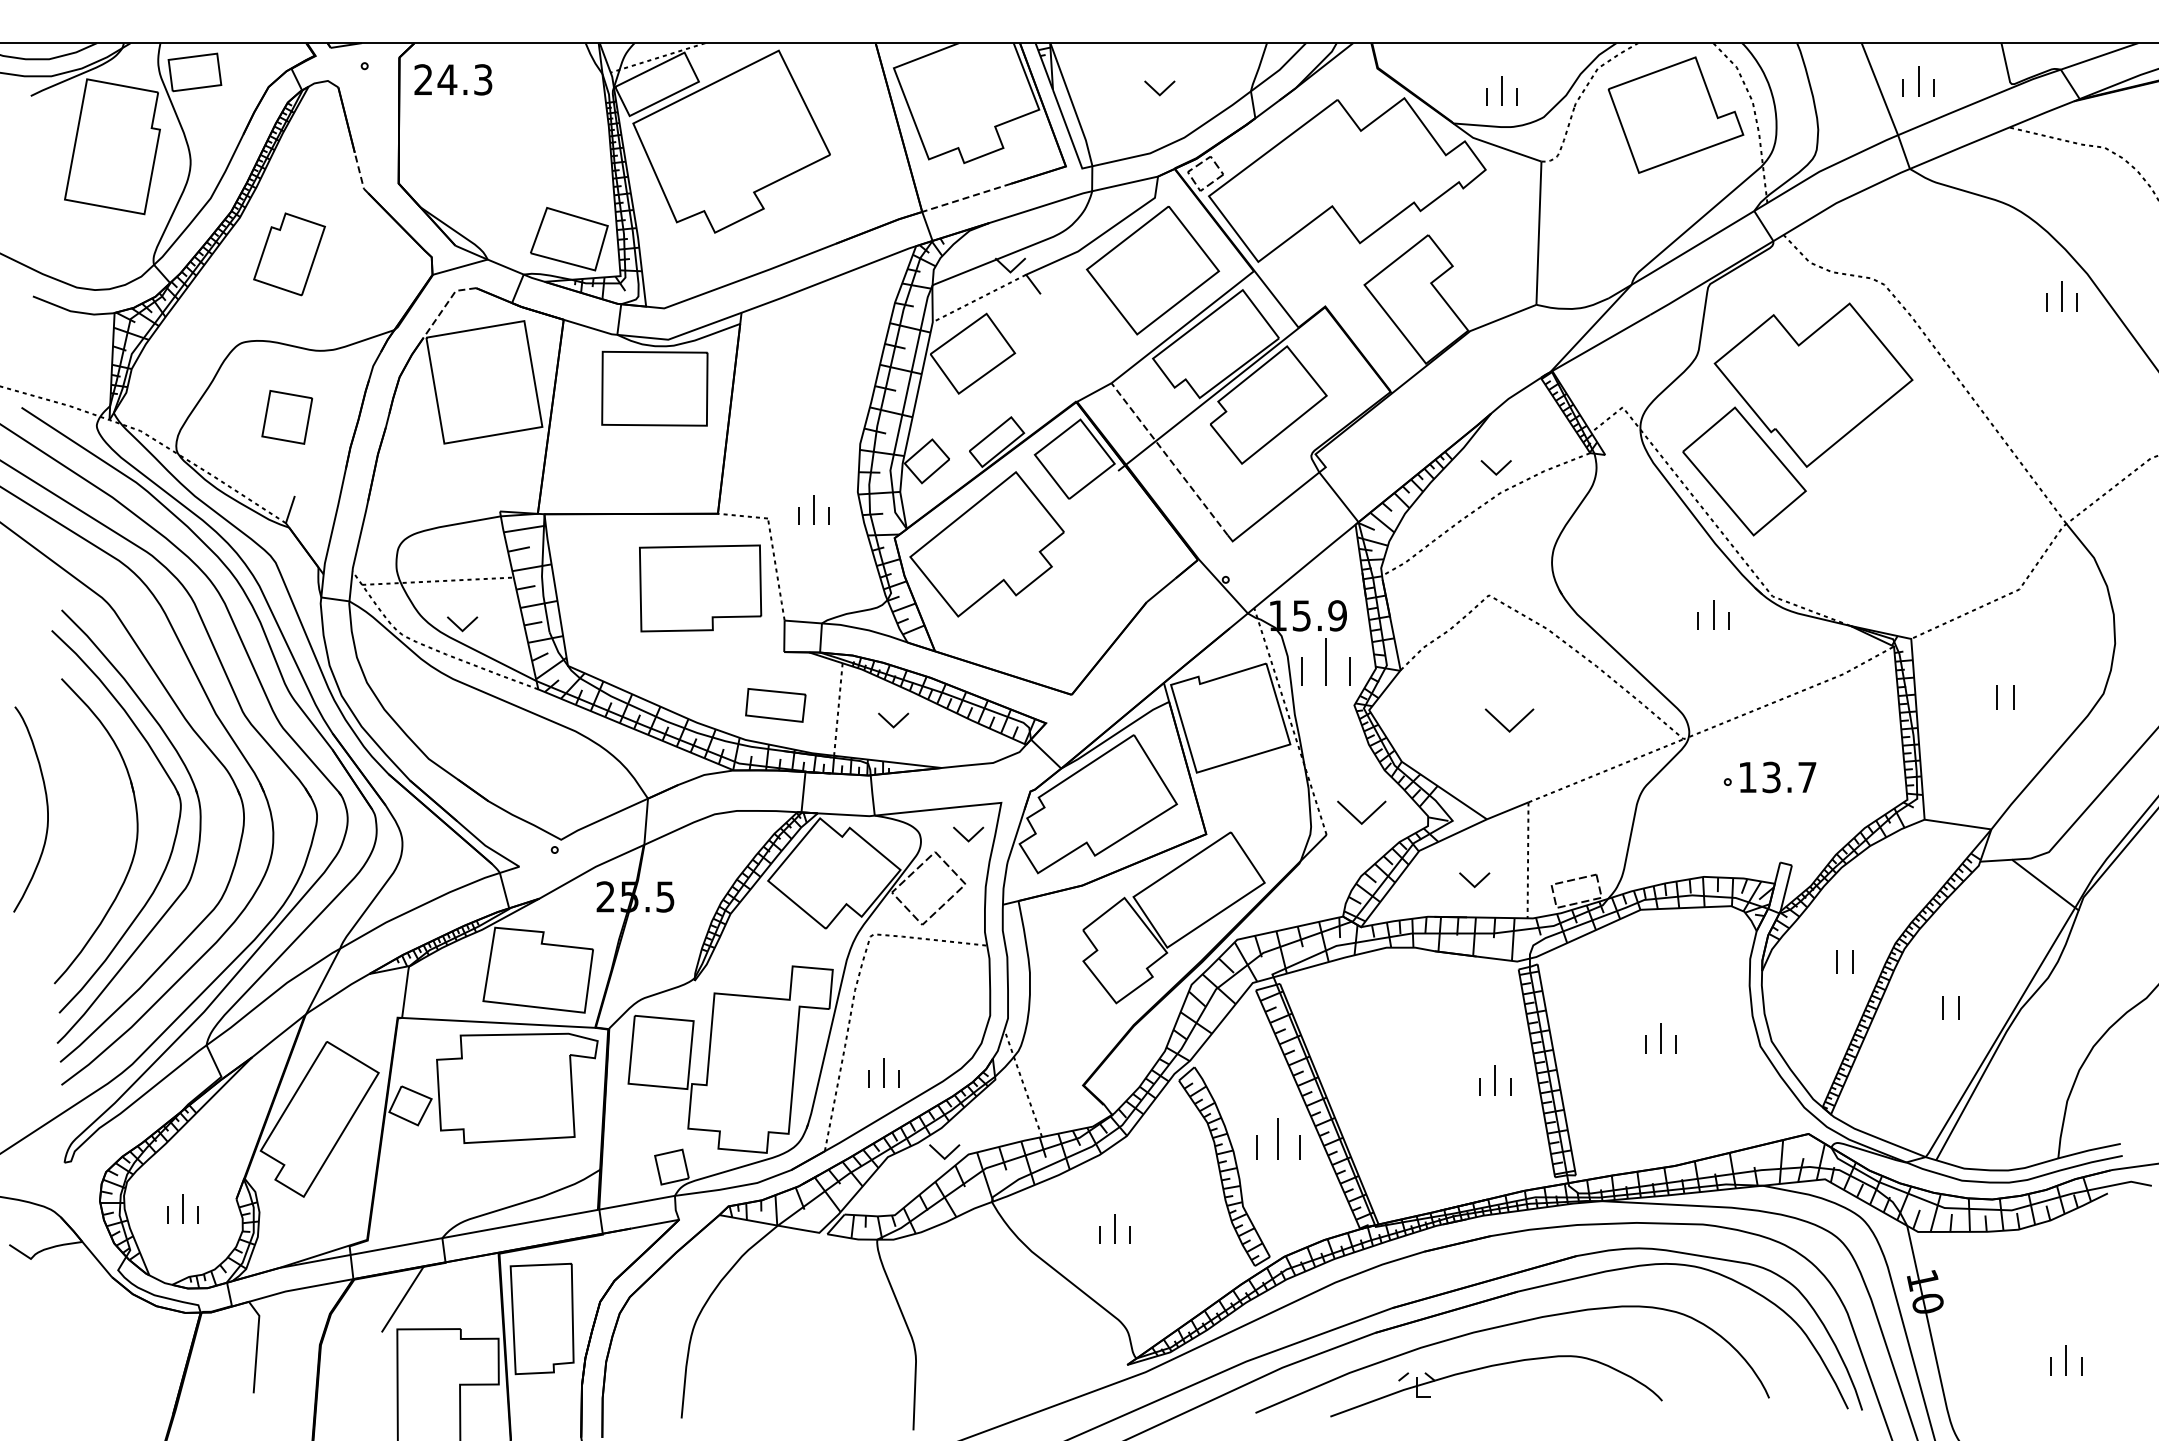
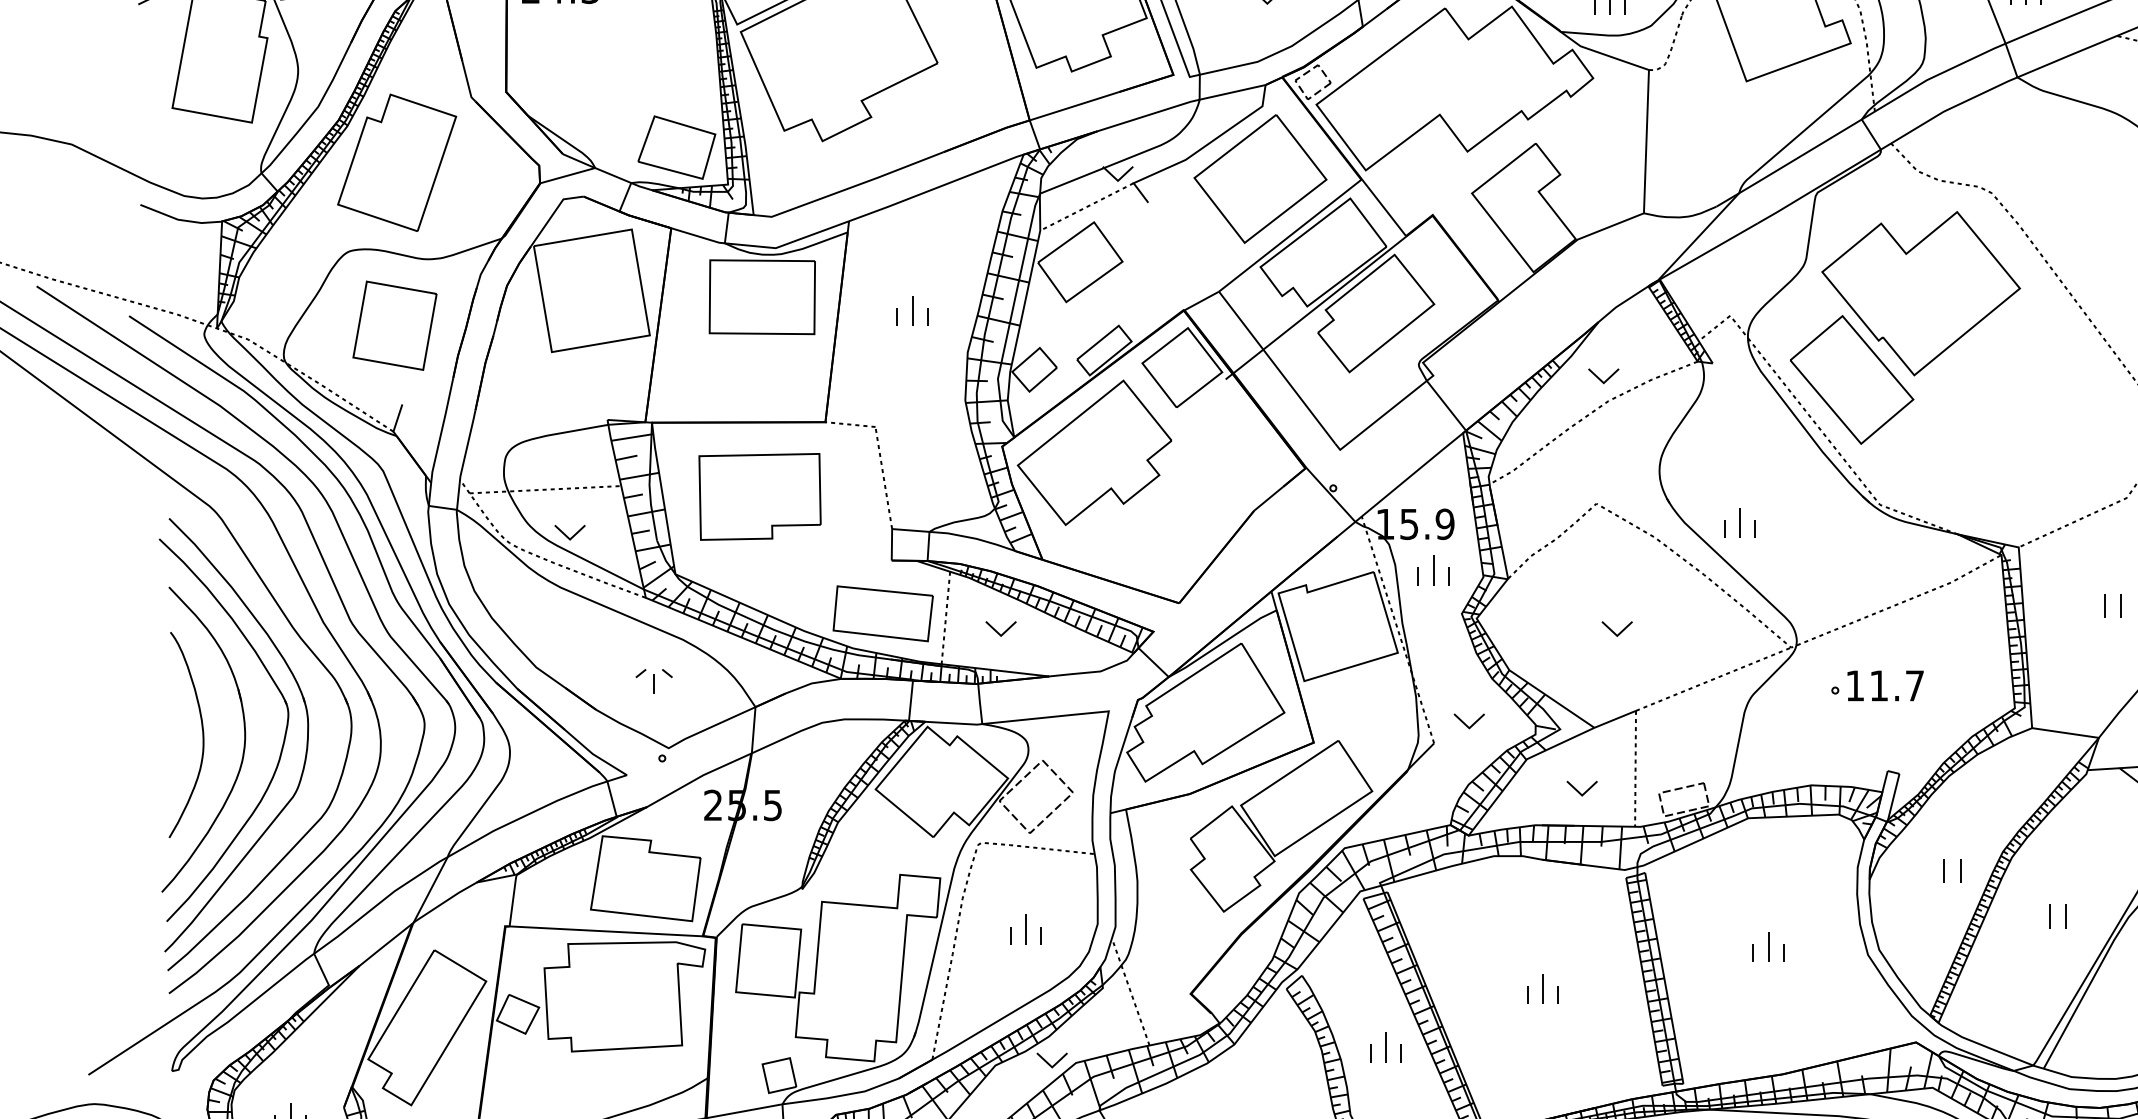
line: (360, 173) -> (468, 81), dashed -> solid
line: (966, 197) -> (1074, 105), dashed -> solid
part: (289, 254) -> (397, 162), size x1.67
line: (445, 305) -> (553, 213), dashed -> solid
part: (286, 417) -> (394, 325), size x1.67
line: (1169, 459) -> (1277, 367), dashed -> solid
part: (813, 509) -> (912, 309), moved
part: (700, 588) -> (760, 496), moved
part: (1713, 614) -> (1740, 522), moved
part: (1325, 661) -> (1433, 569), size x0.62
part: (775, 705) -> (883, 613), size x1.67
part: (1509, 720) -> (1617, 628), size x0.62
part: (546, 772) -> (654, 680), added
text: (1771, 777) -> (1879, 685), 13.7 -> 11.7
curve: (46, 808) -> (202, 733), moved
part: (1361, 812) -> (1469, 720), size x0.62
part: (968, 834) -> (1076, 742), removed
part: (883, 1072) -> (1025, 928), moved
part: (1495, 1080) -> (1543, 988), moved
part: (1278, 1138) -> (1386, 1046), size x0.71

